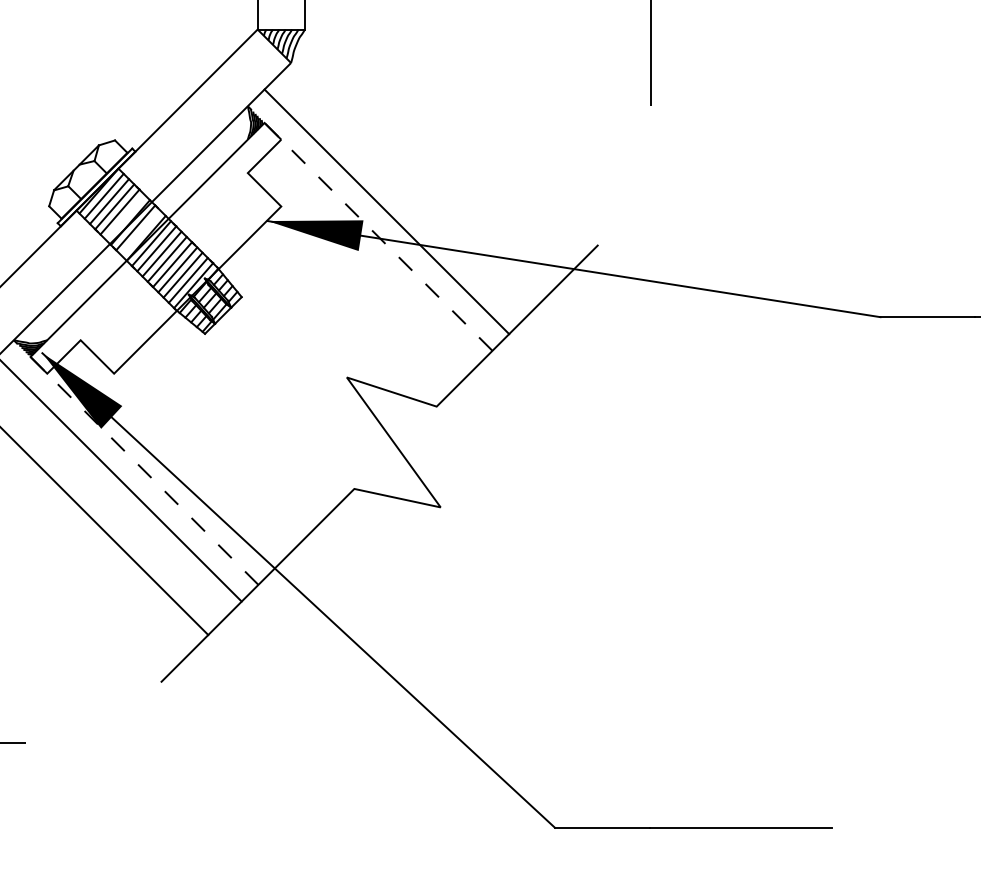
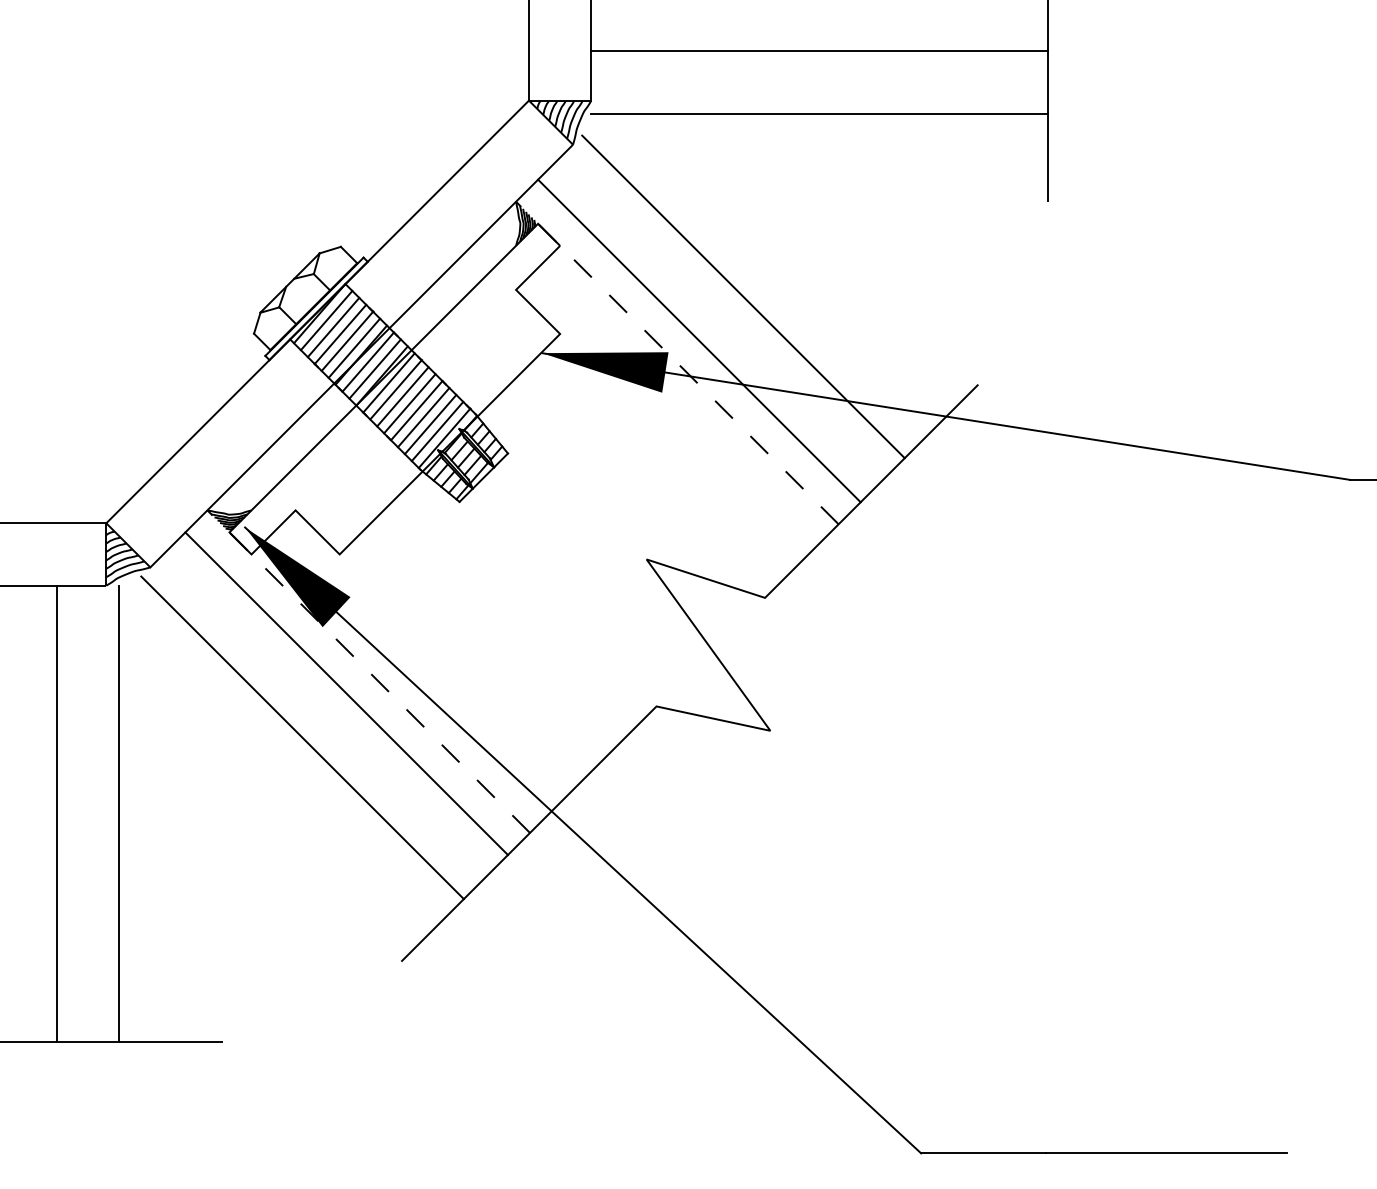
line: (477, 39) -> (819, 113), added
line: (420, 178) -> (743, 296), added
line: (125, 216) -> (354, 347), added
line: (140, 232) -> (374, 368), added

